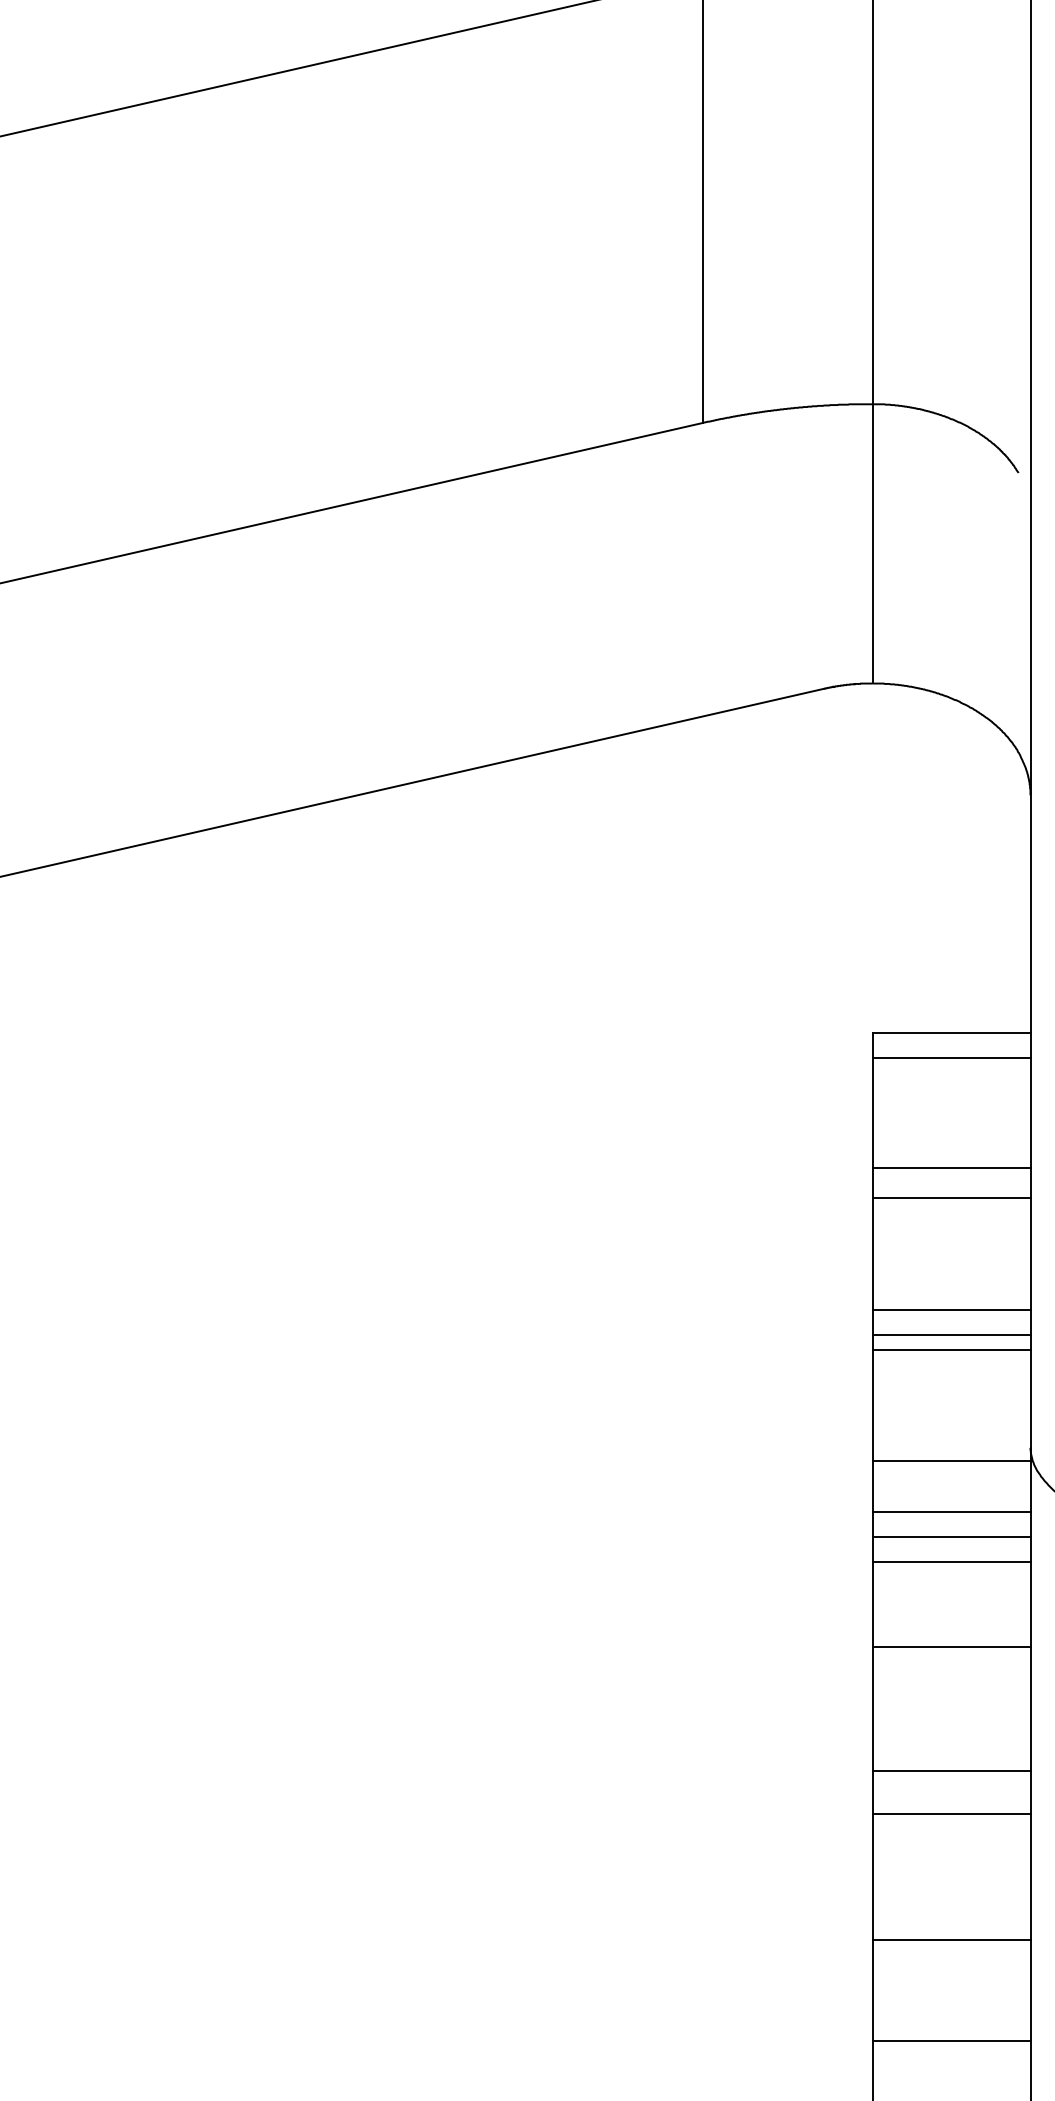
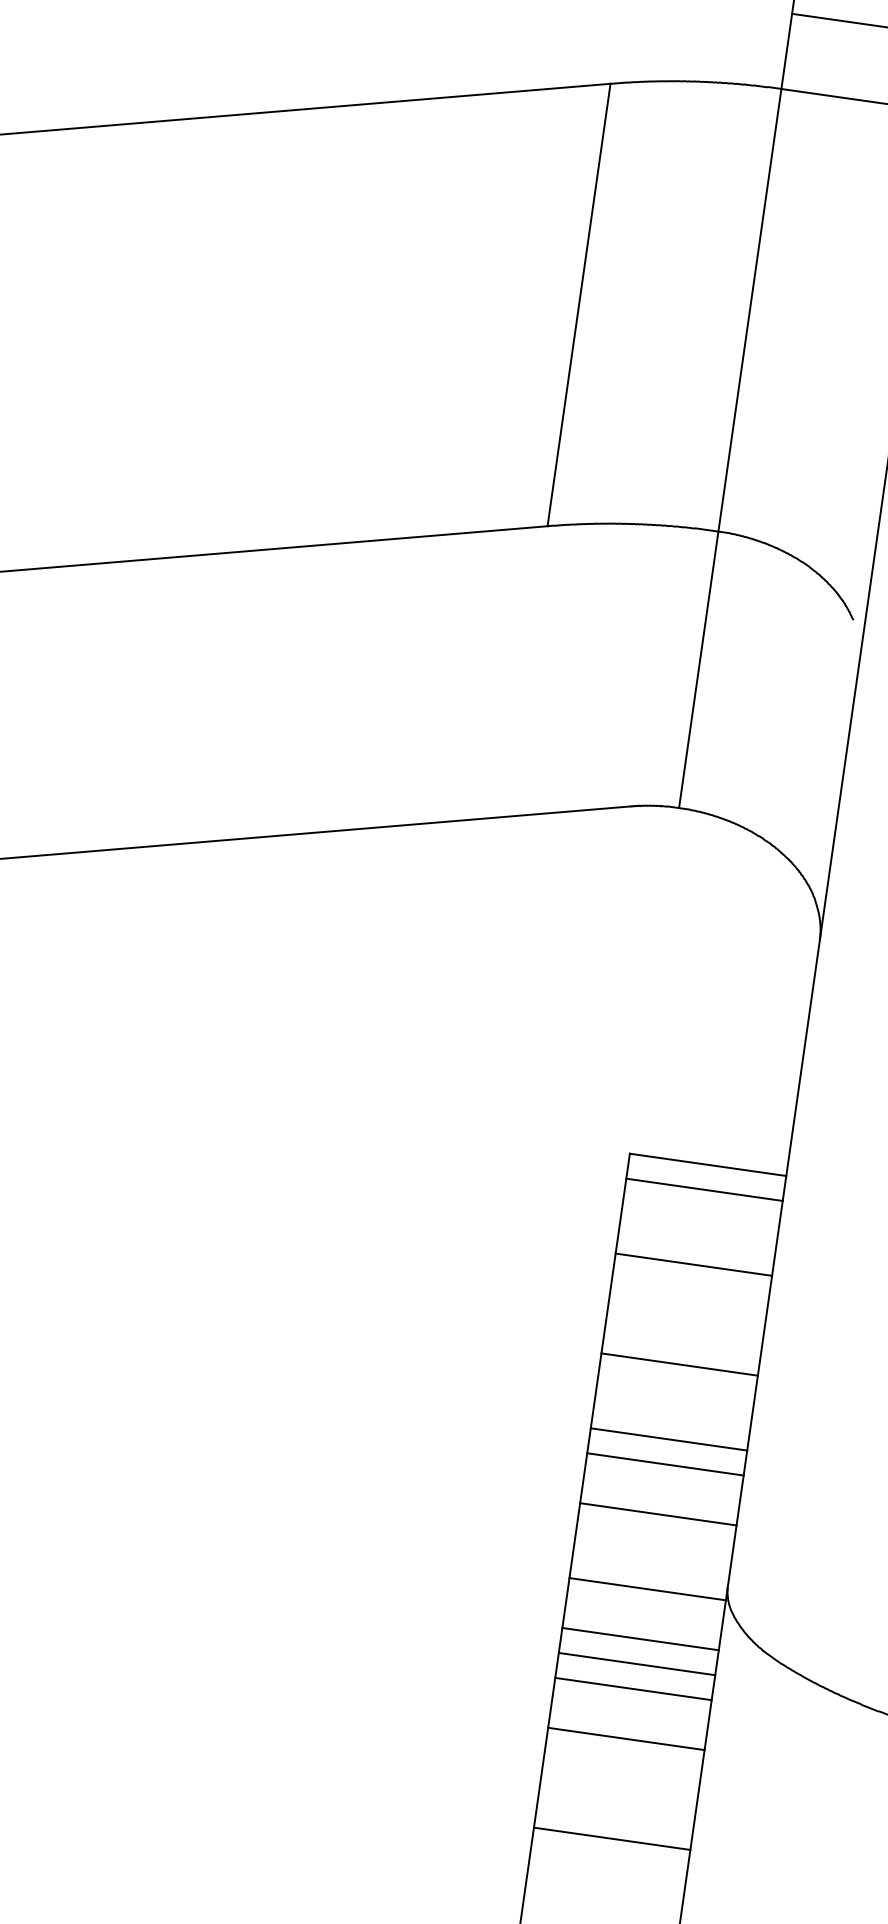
line: (951, 1167) -> (693, 1264), moved
line: (951, 1198) -> (679, 1364), moved
line: (951, 1349) -> (658, 1514), moved
line: (951, 1646) -> (626, 1738), moved
line: (951, 1771) -> (612, 1838), moved

